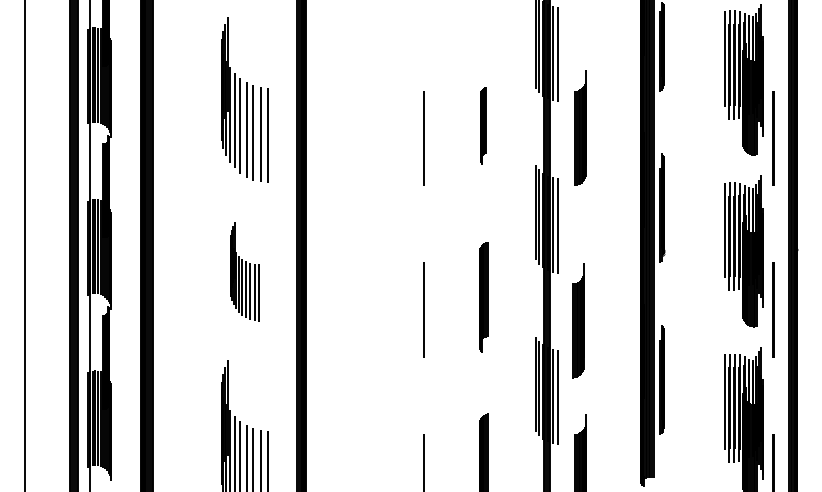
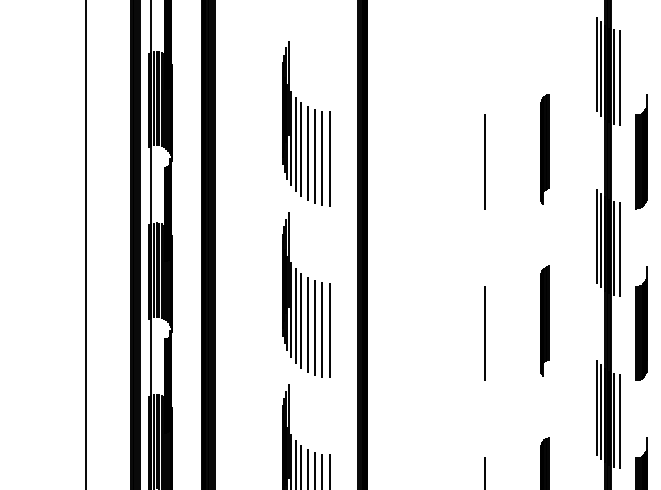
part: (483, 125) -> (544, 149), size x1.43
part: (244, 271) -> (305, 295), size x1.67
part: (578, 320) -> (641, 323), moved

